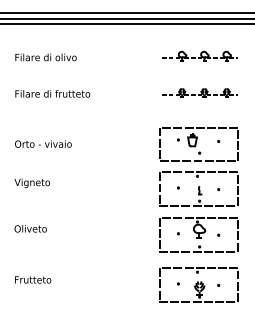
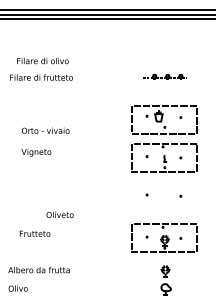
part: (199, 55) -> (164, 45), removed
text: (45, 56) -> (42, 60), moved
part: (199, 92) -> (164, 76), size x0.7
text: (43, 143) -> (45, 130), moved
text: (32, 183) -> (36, 152), moved
text: (30, 228) -> (59, 214), moved
part: (199, 234) -> (164, 195), removed
text: (32, 279) -> (34, 233), moved

